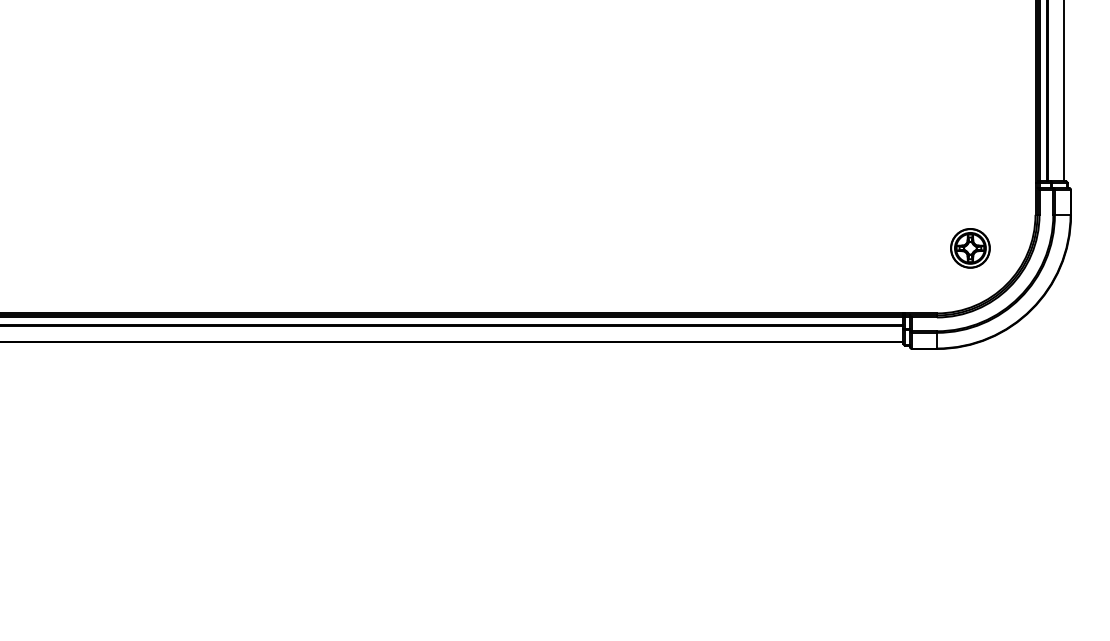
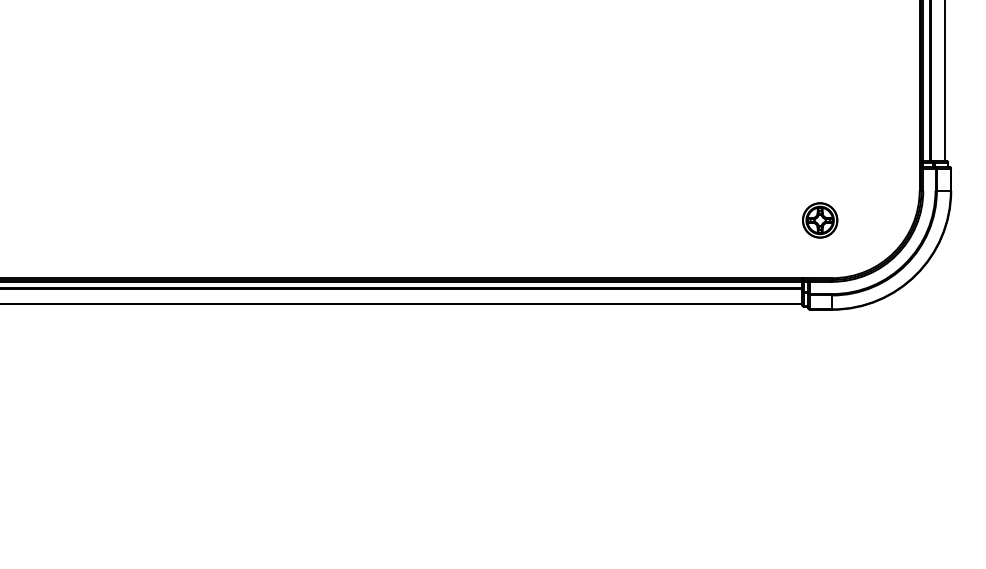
part: (970, 248) -> (820, 220), moved

